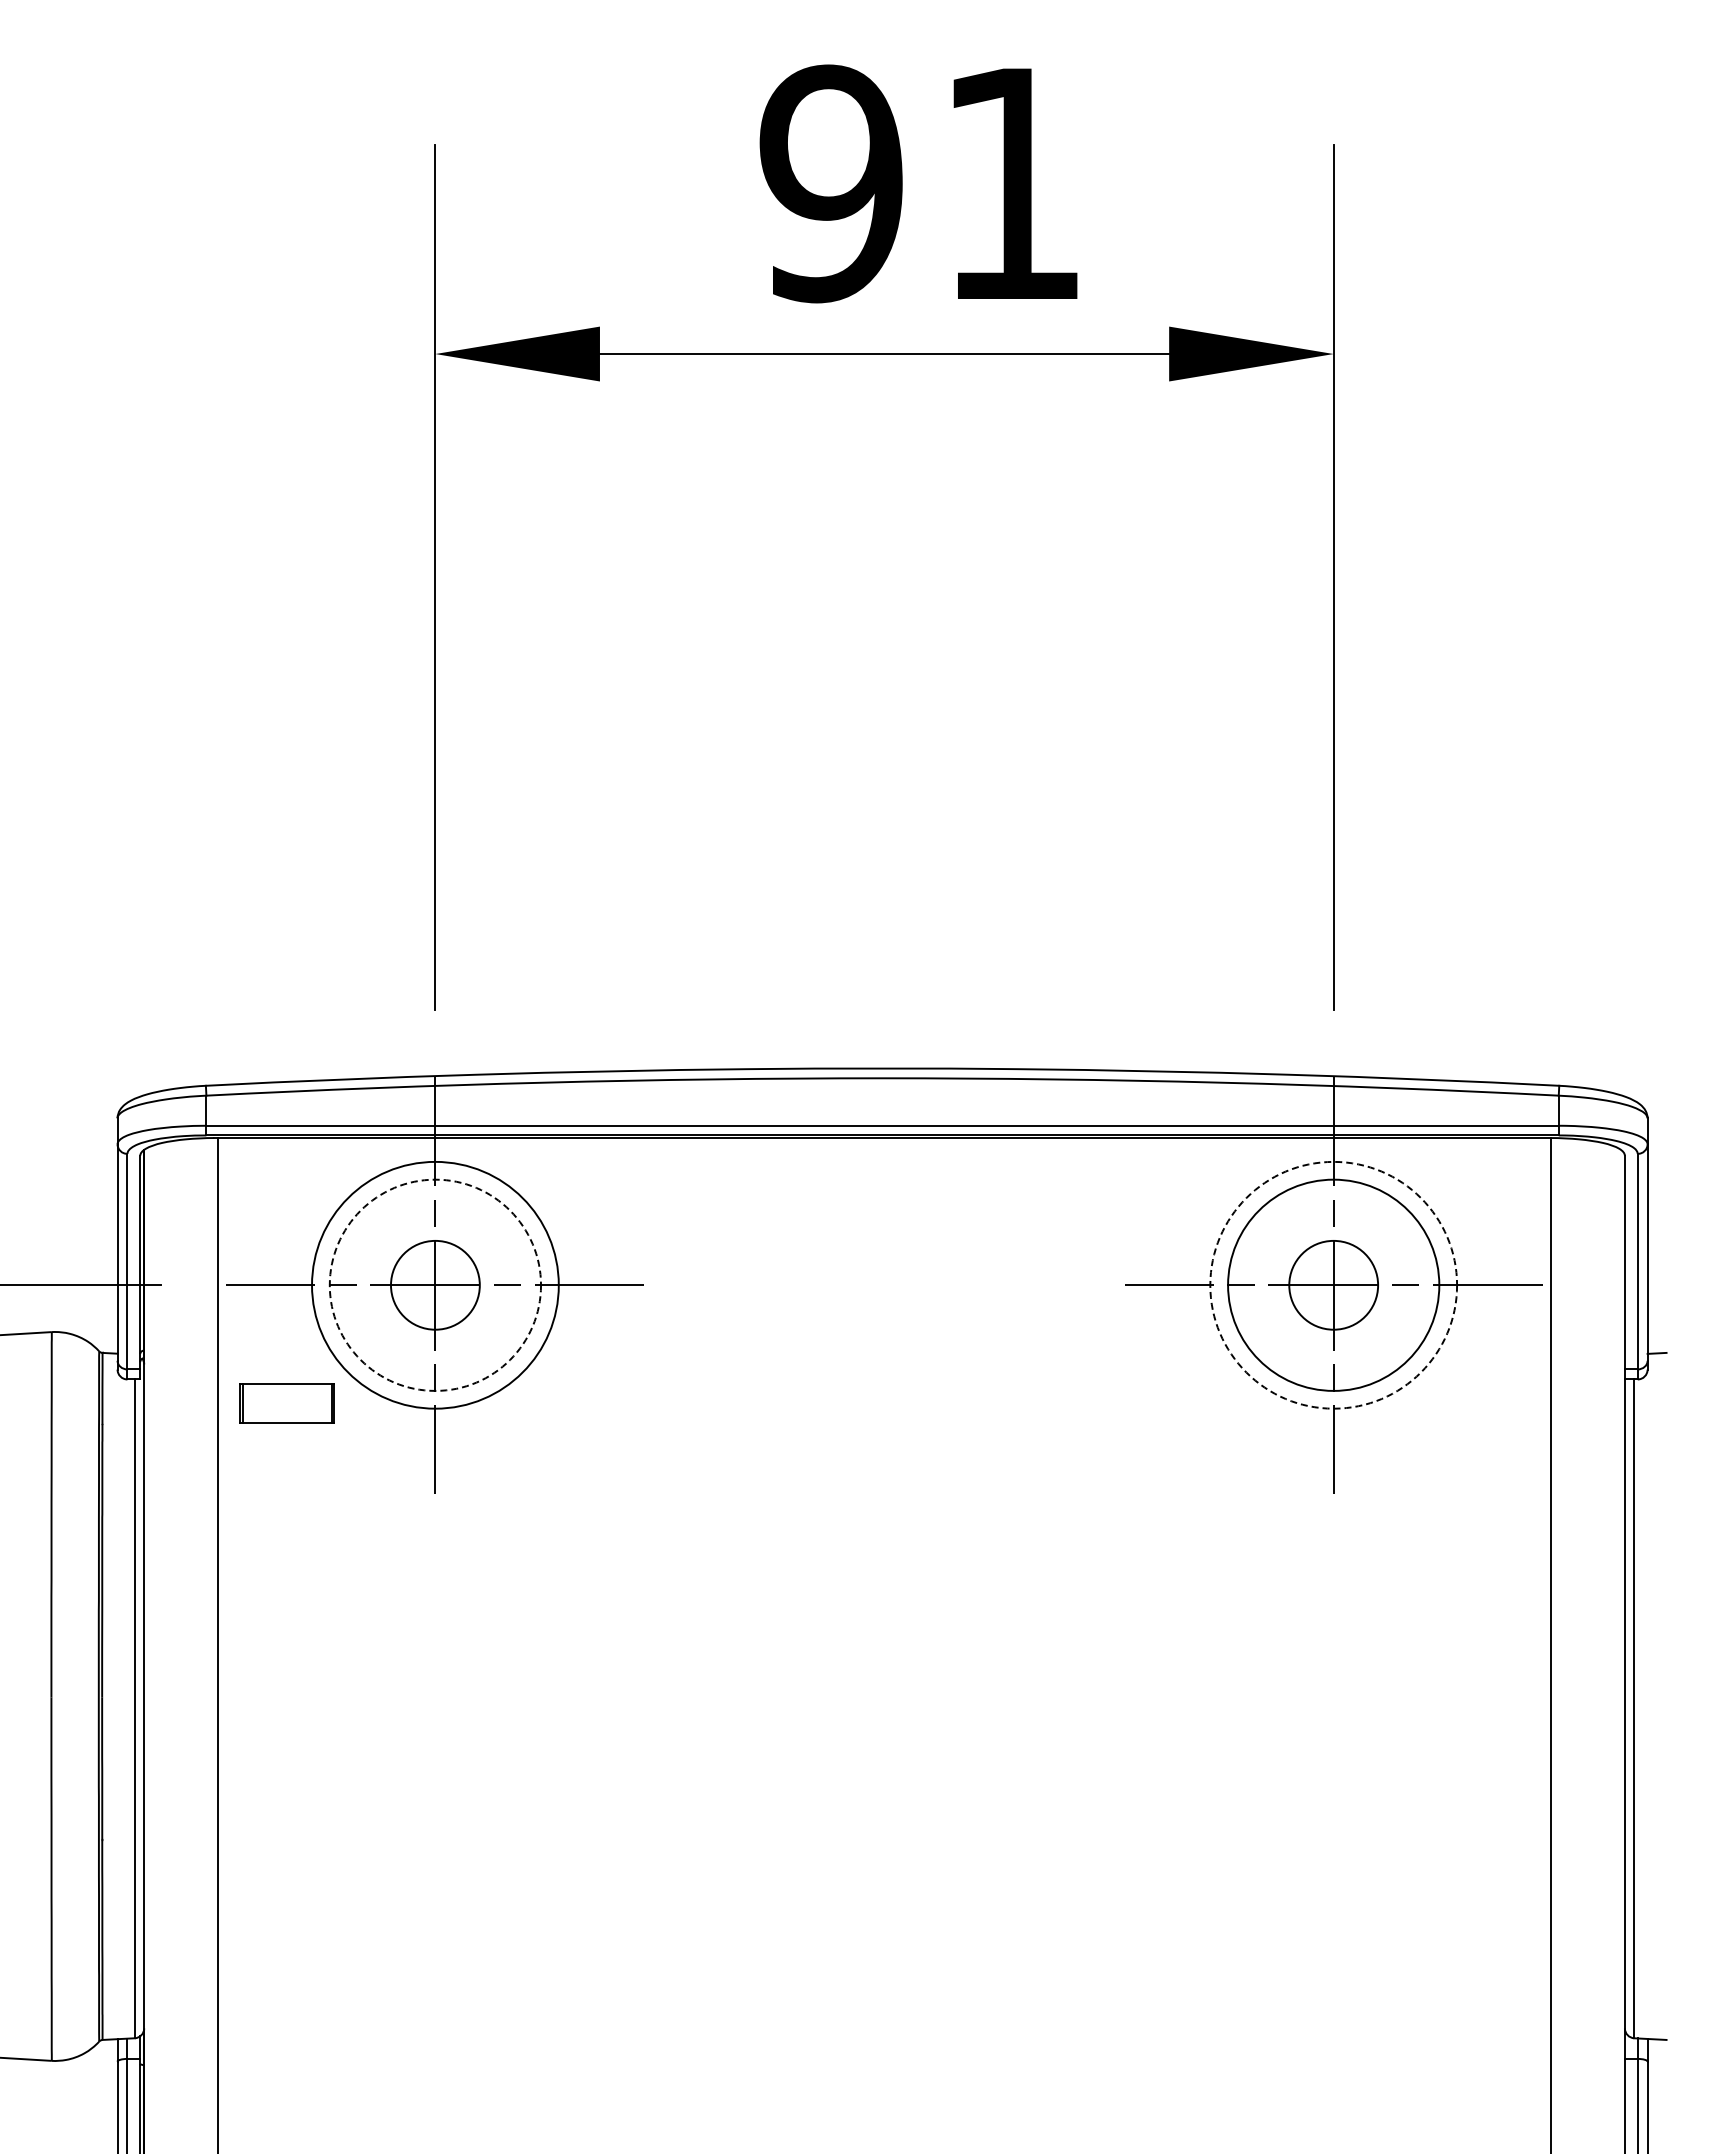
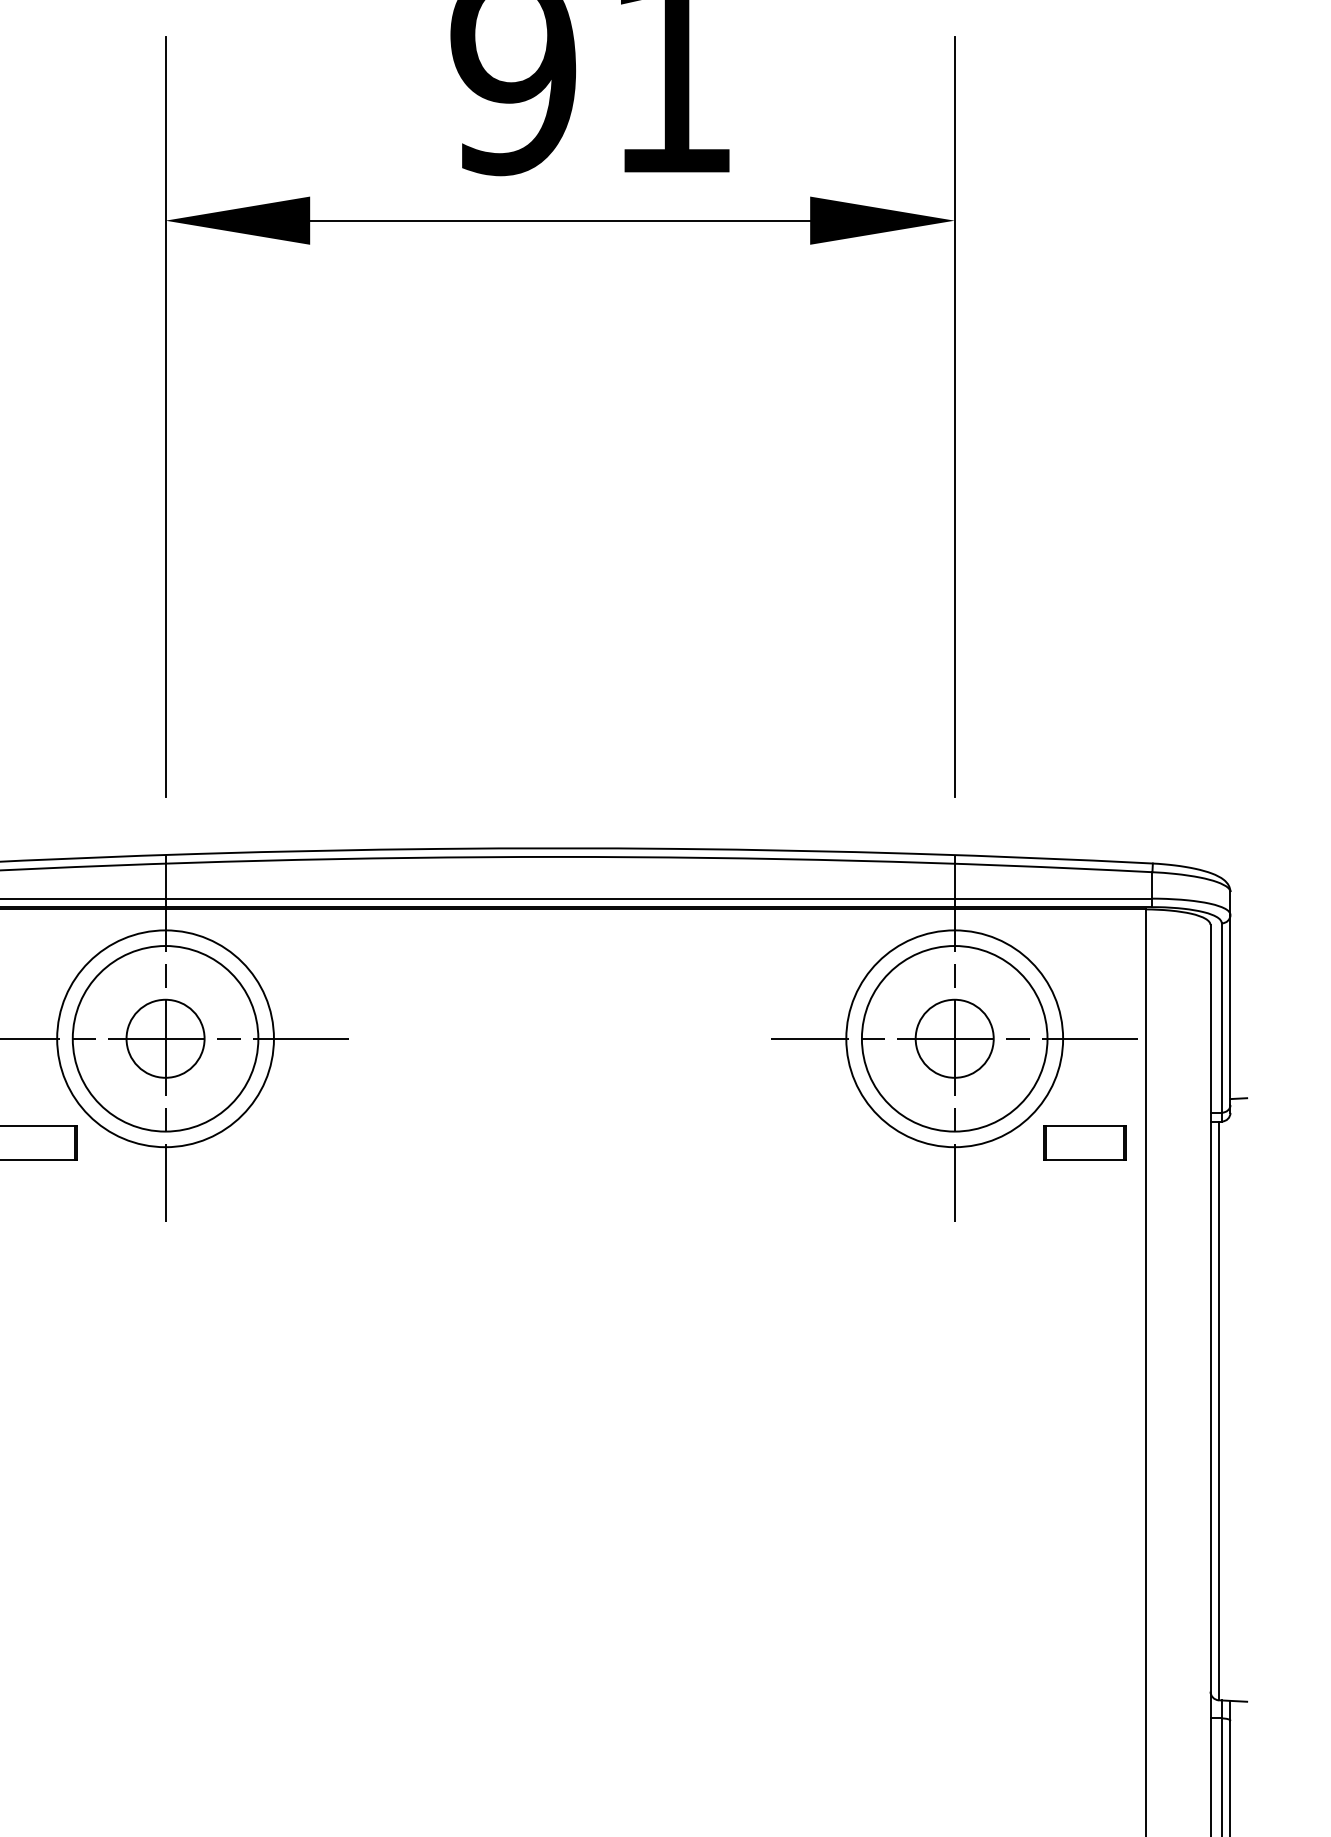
circle: (435, 1284) -> (165, 1038), dashed -> solid
circle: (1333, 1284) -> (954, 1038), dashed -> solid
part: (1481, 1403) -> (1084, 1142), added

